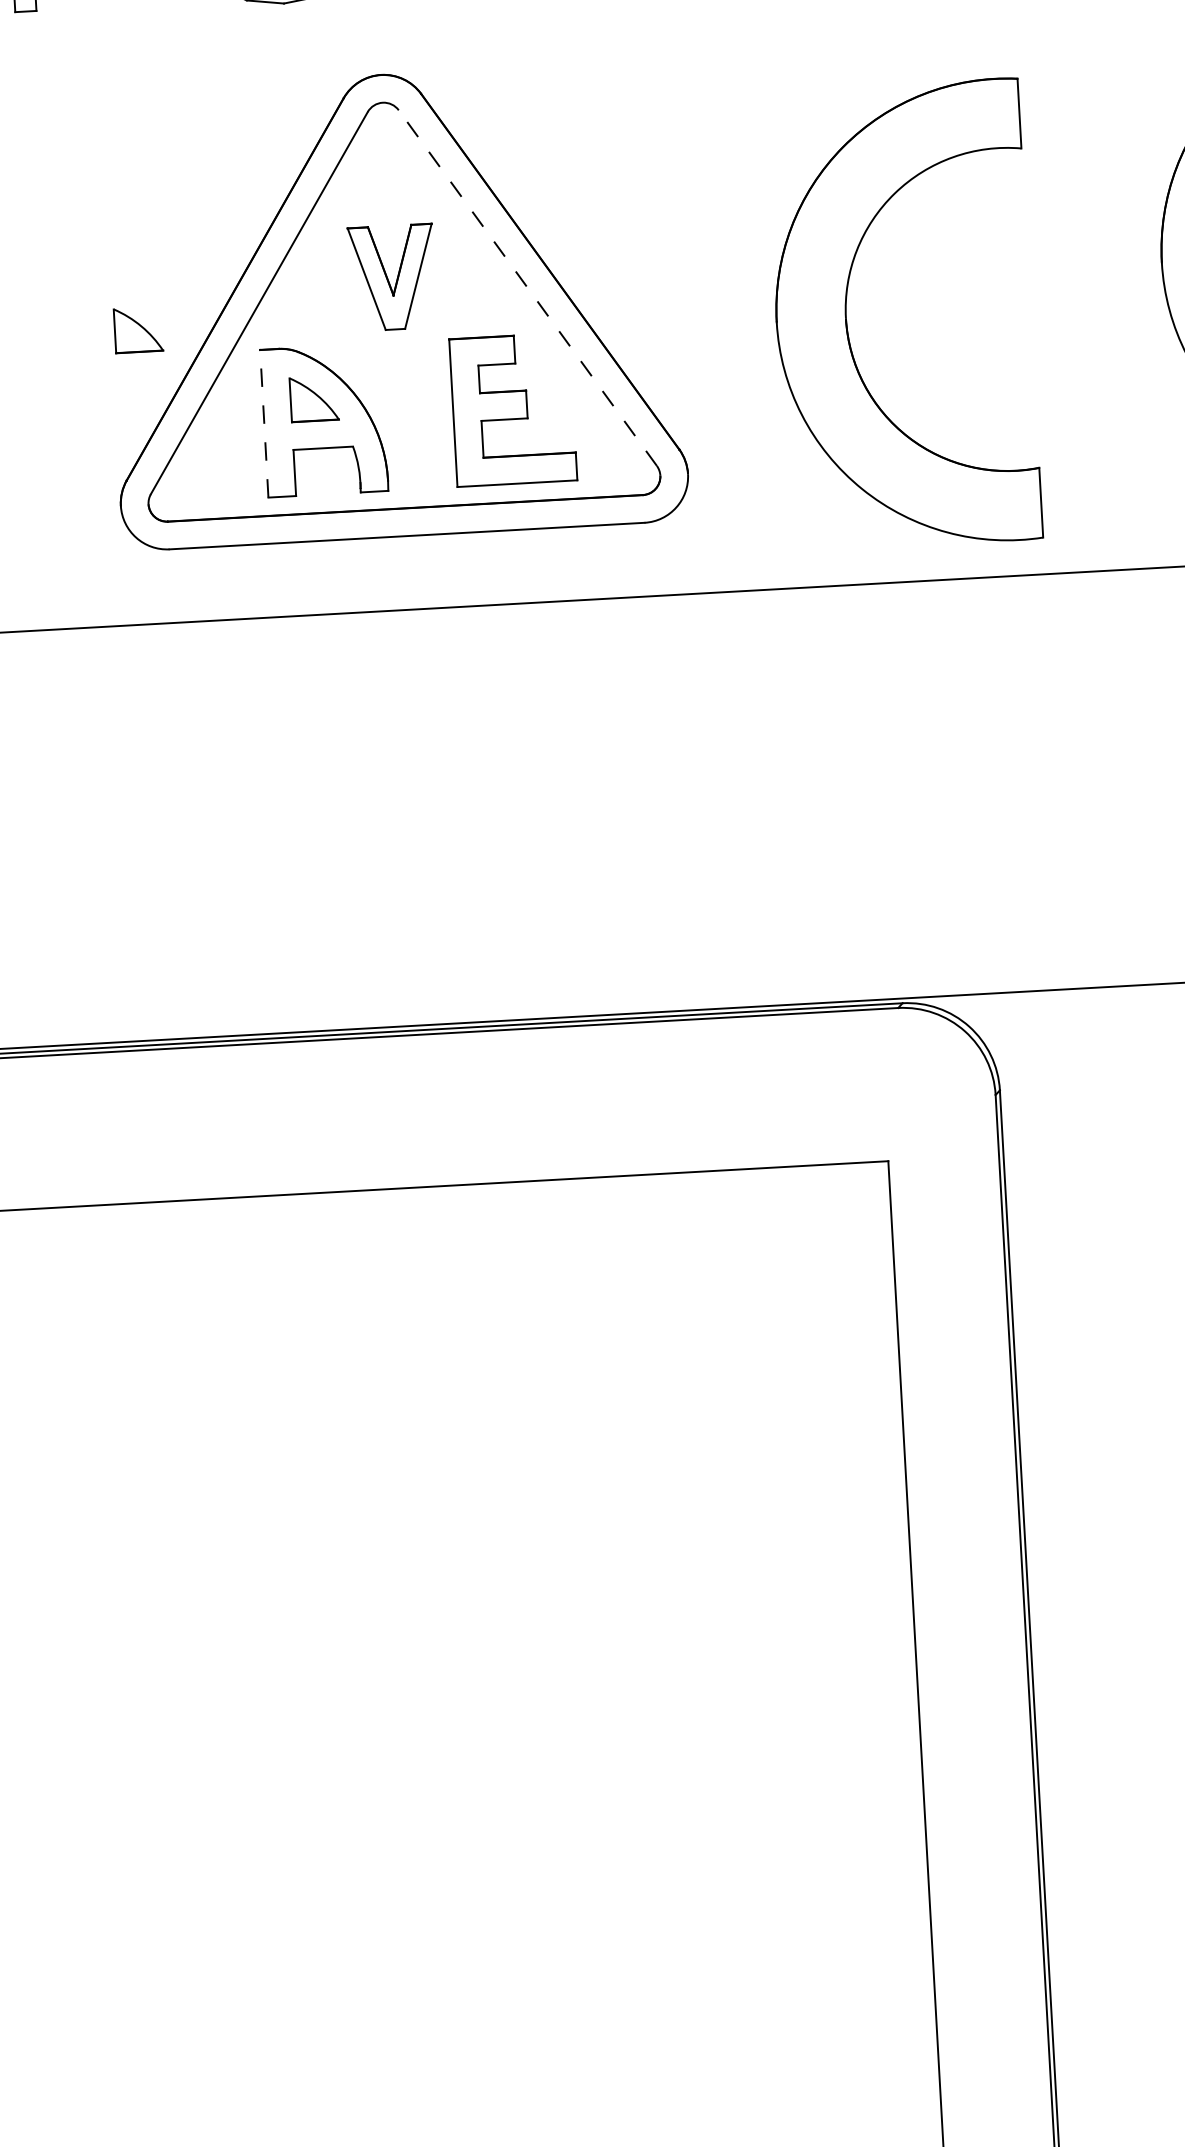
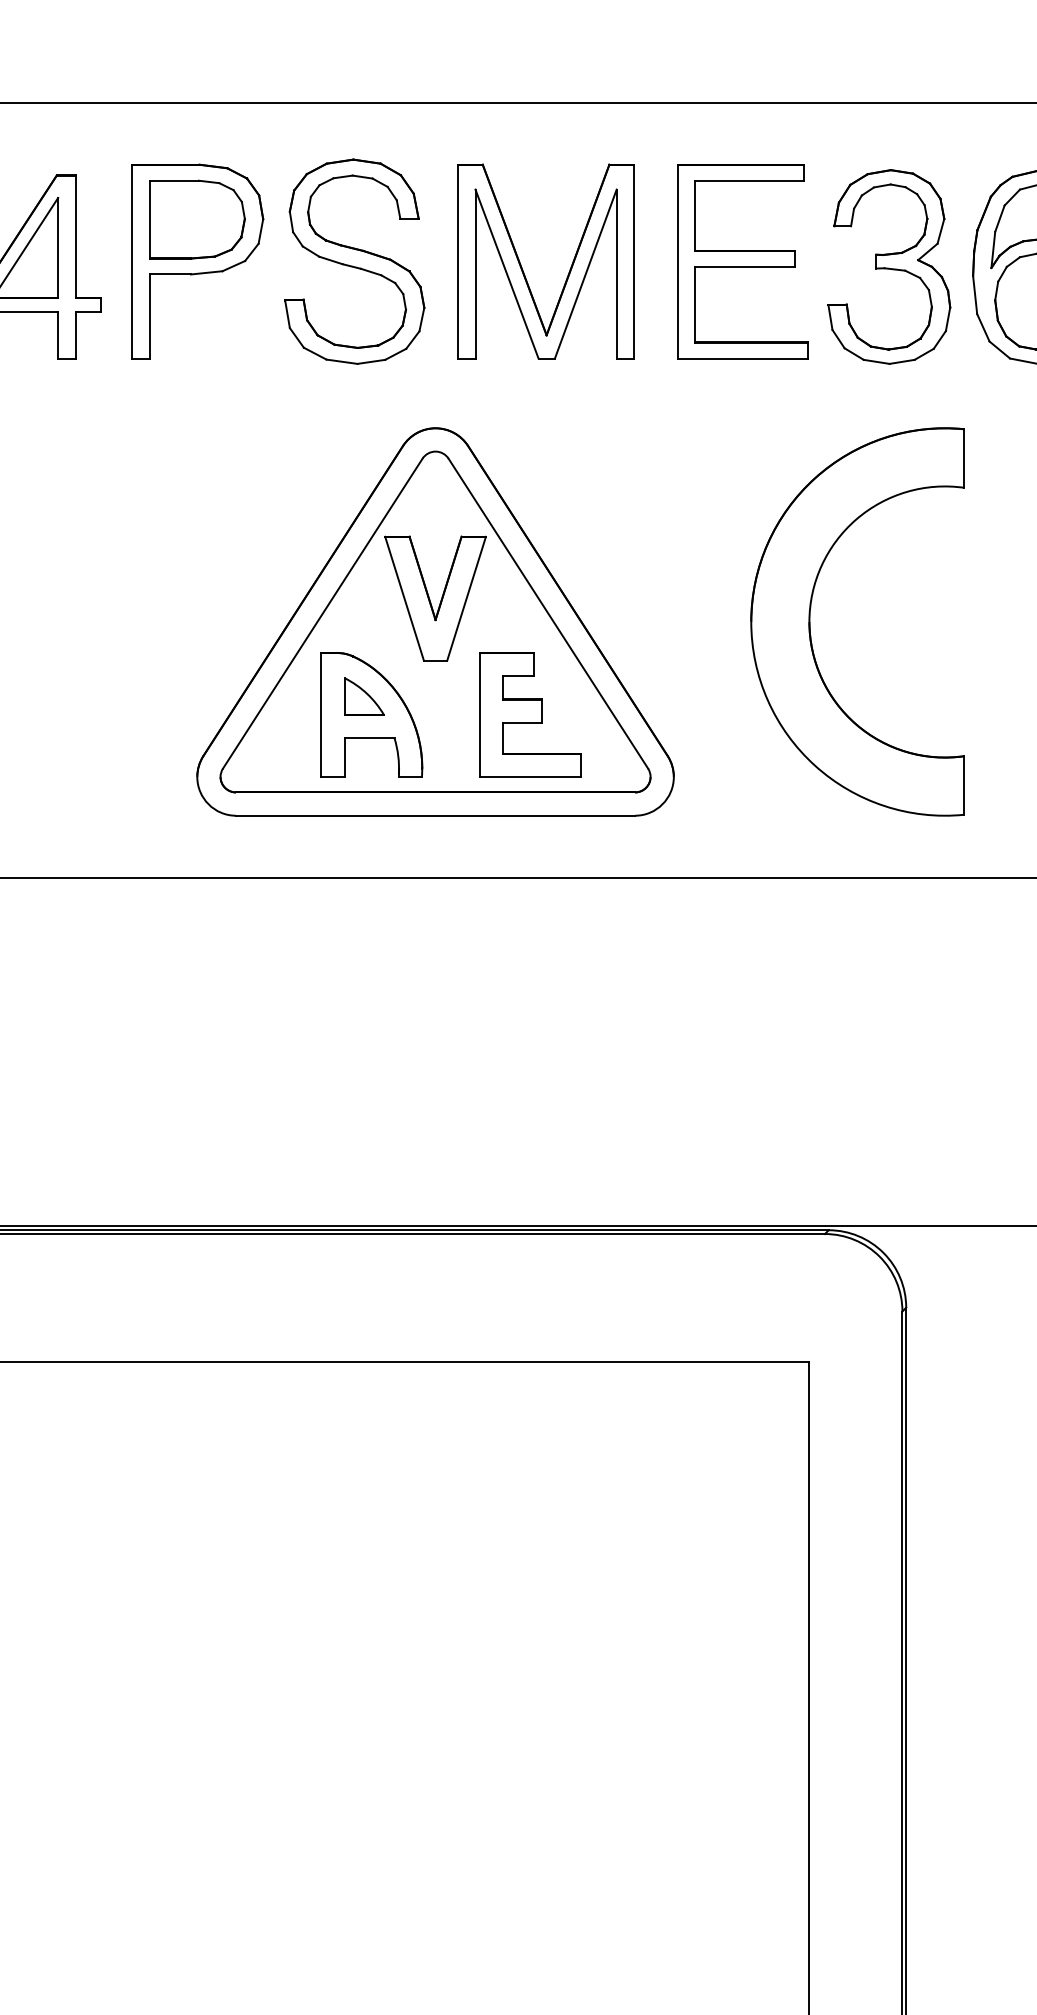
part: (392, 277) -> (435, 598), size x1.43
line: (527, 287) -> (548, 613), dashed -> solid
part: (847, 317) -> (810, 621), moved
part: (138, 329) -> (220, 630), removed
line: (264, 424) -> (321, 715), dashed -> solid

